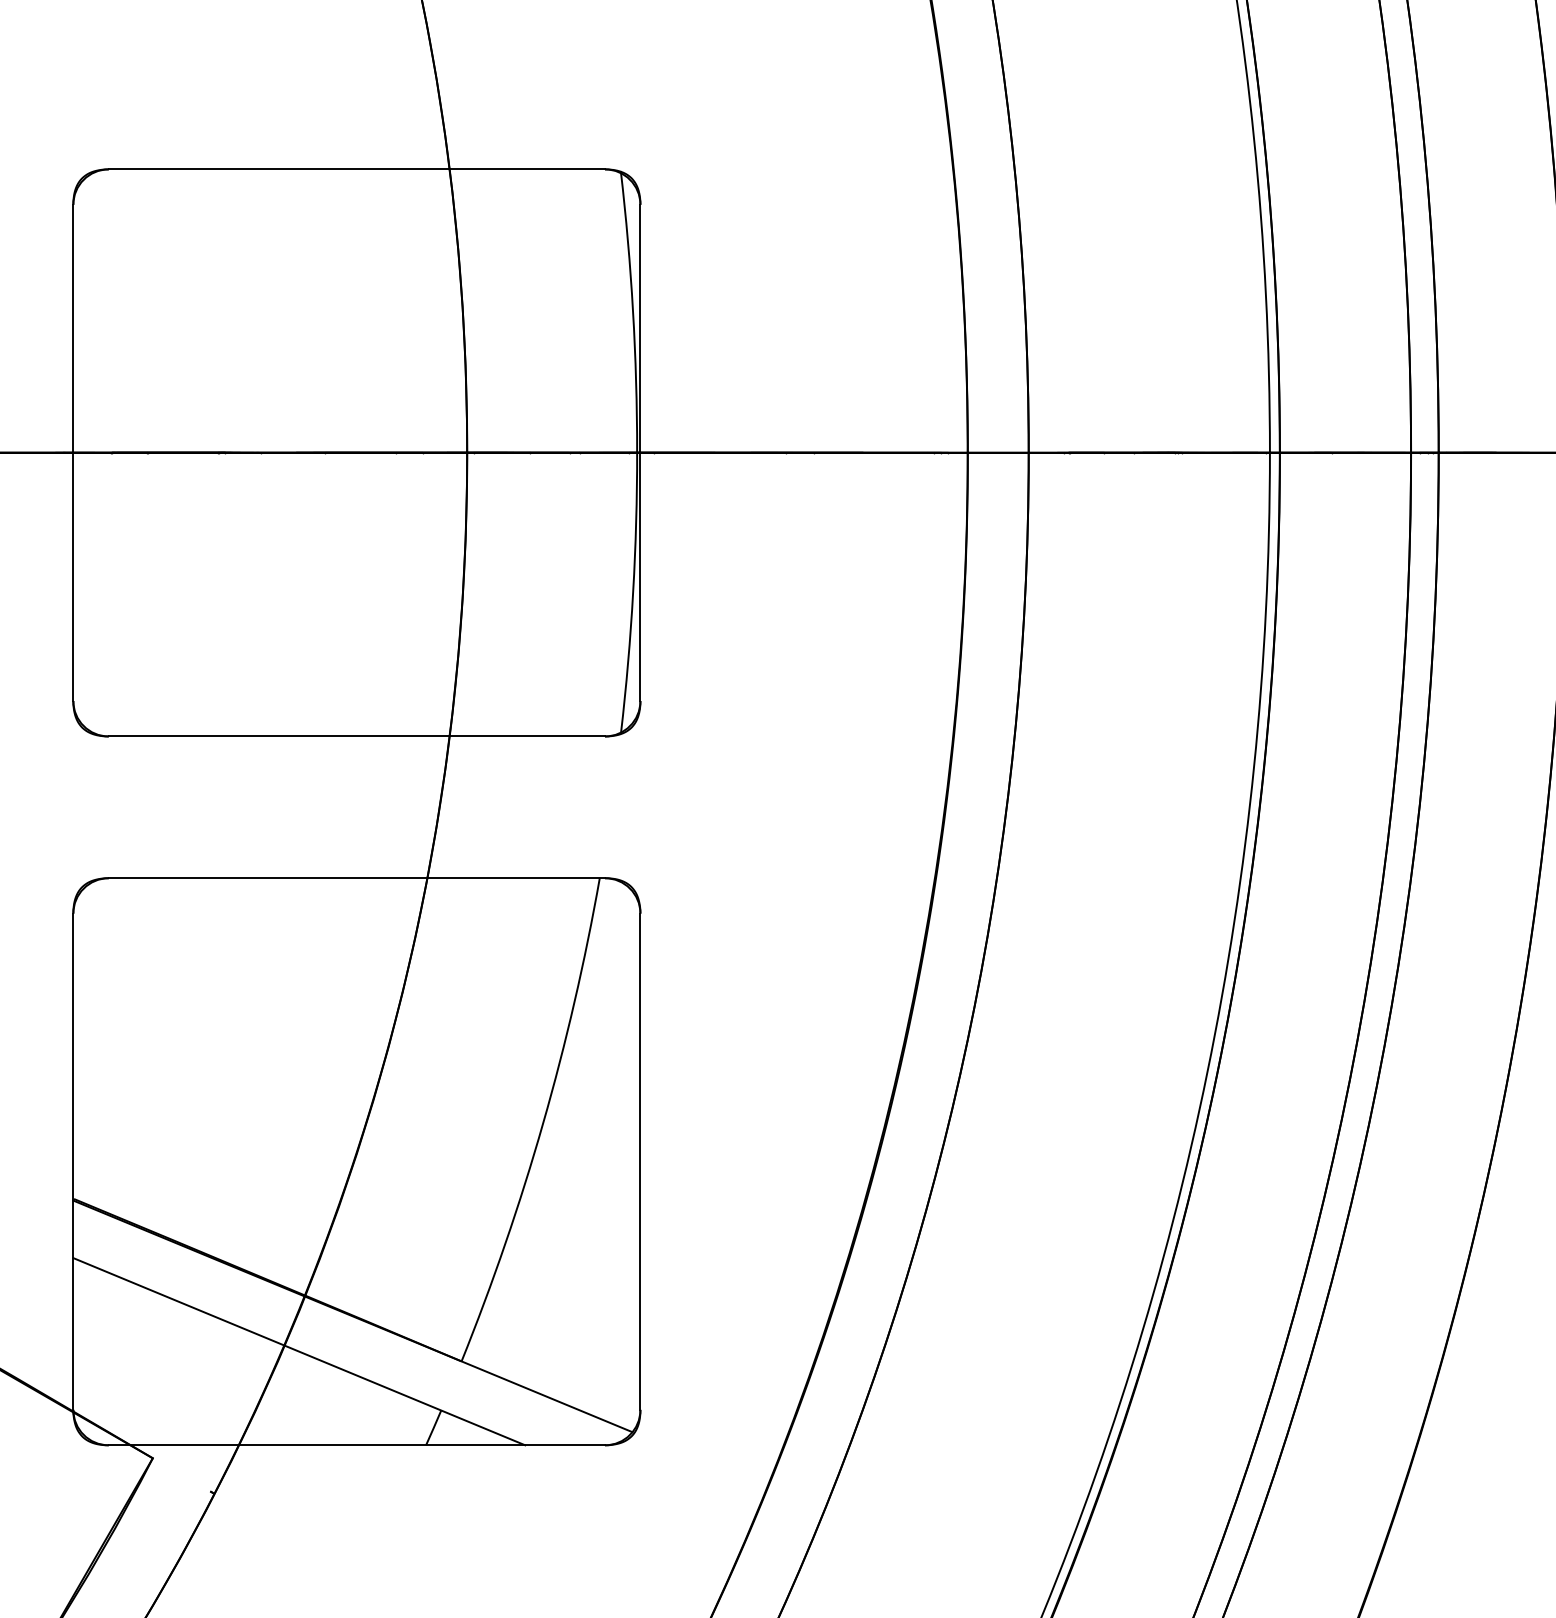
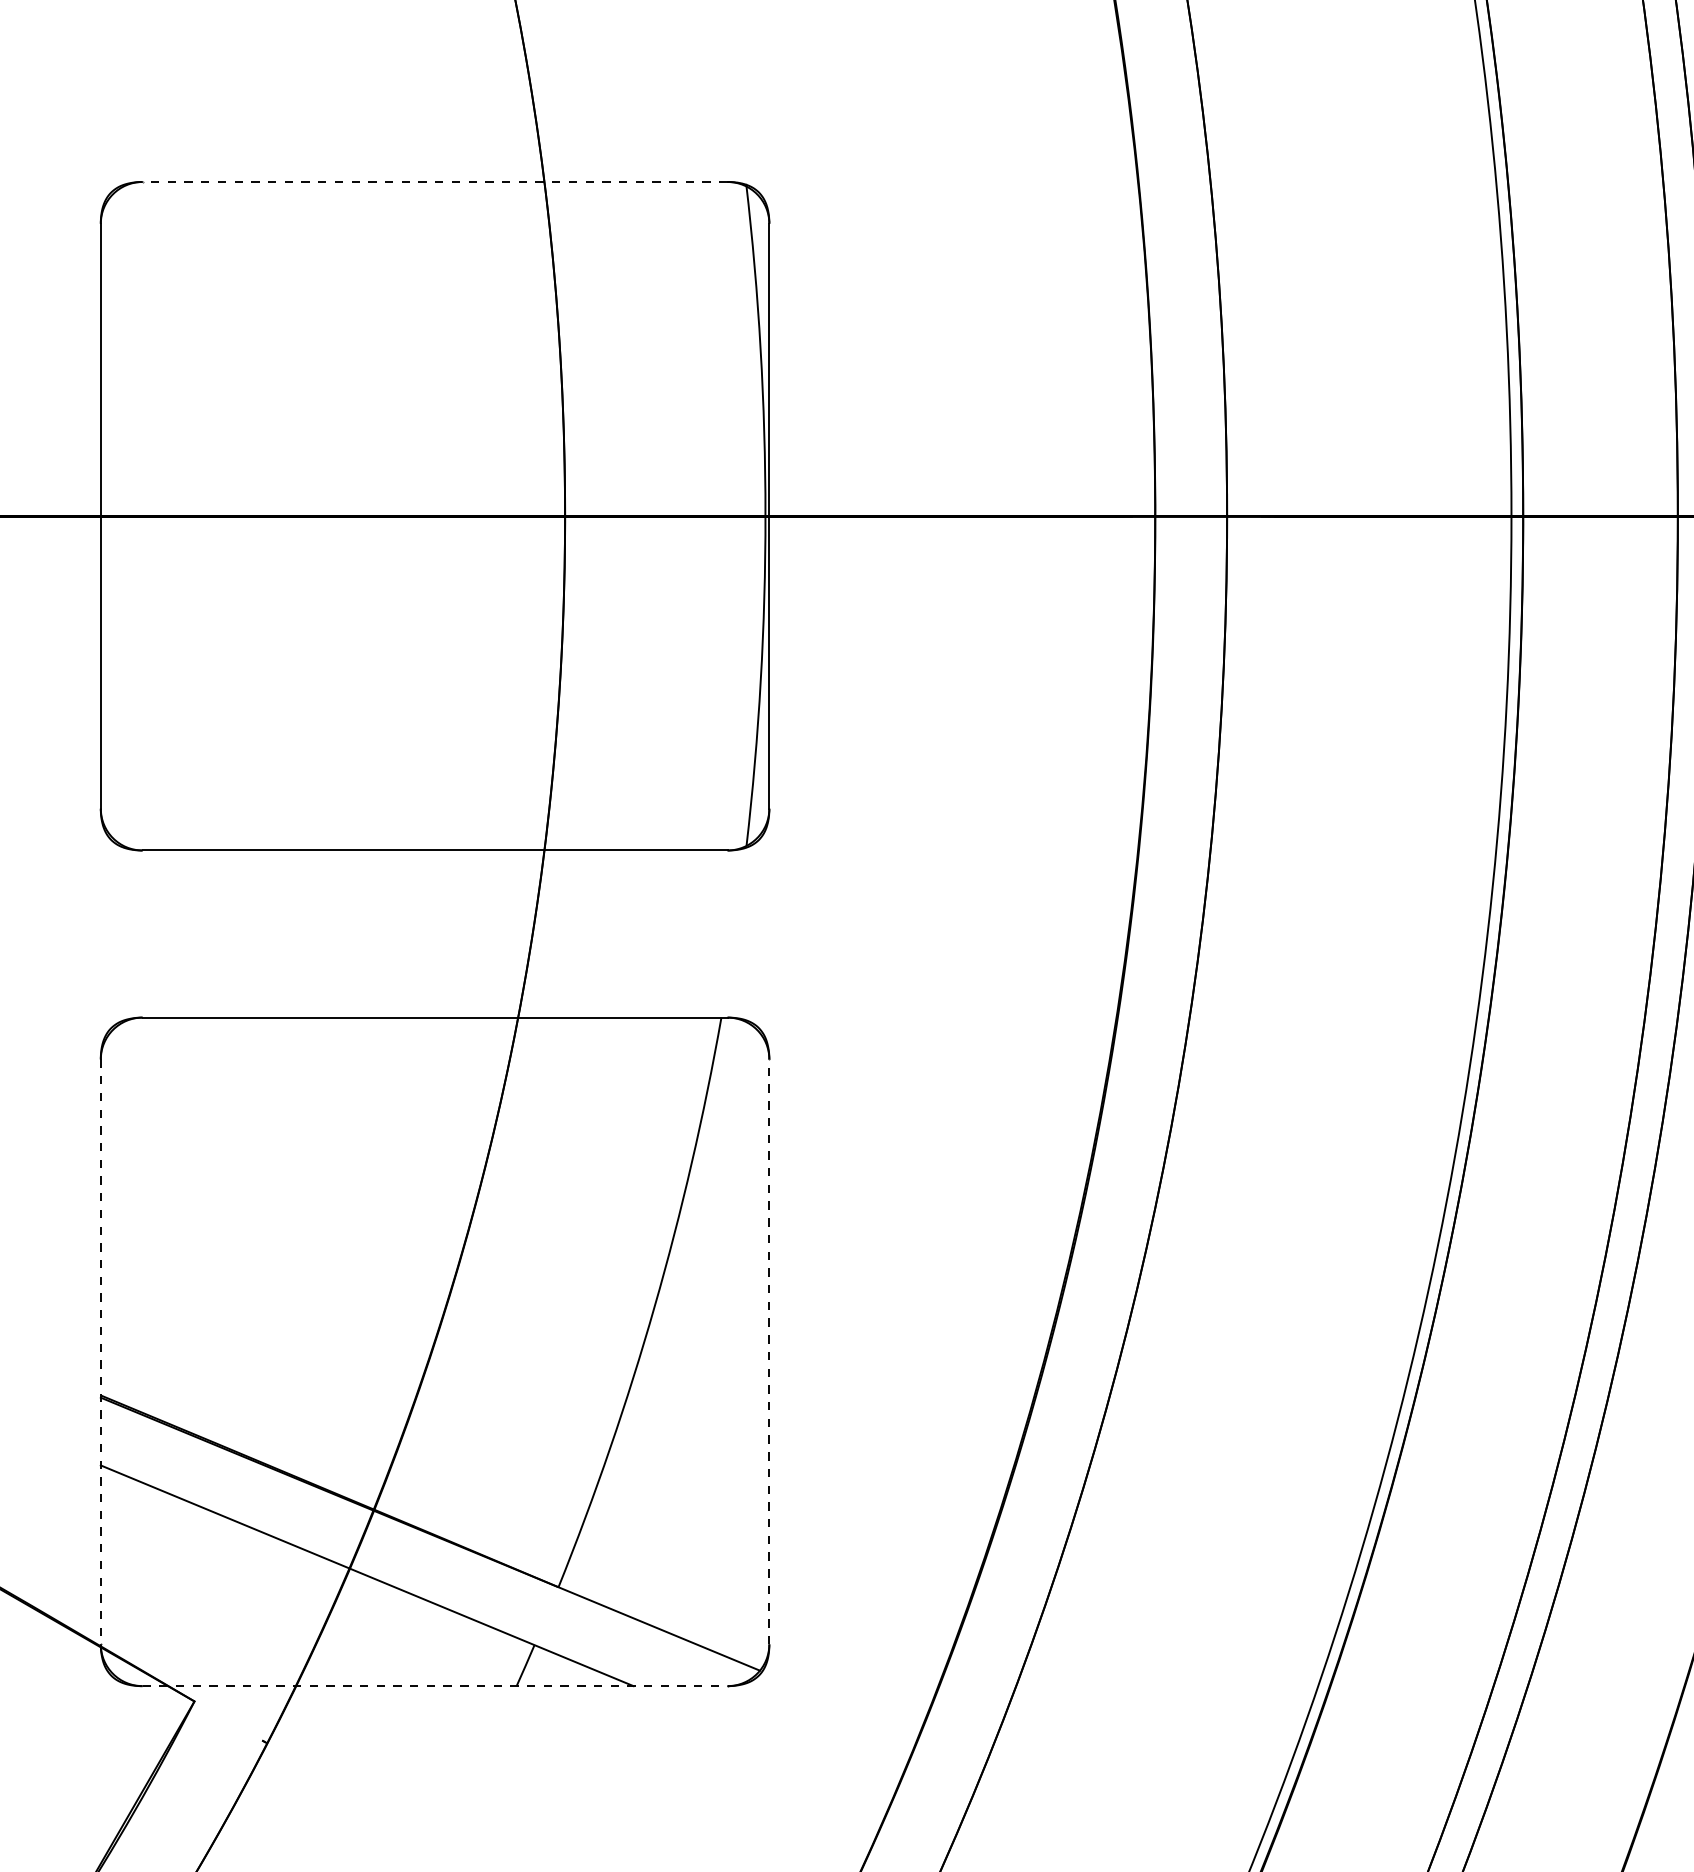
line: (356, 169) -> (434, 182), solid -> dashed
line: (640, 1161) -> (769, 1351), solid -> dashed
line: (73, 1162) -> (100, 1352), solid -> dashed
line: (357, 1445) -> (435, 1686), solid -> dashed

